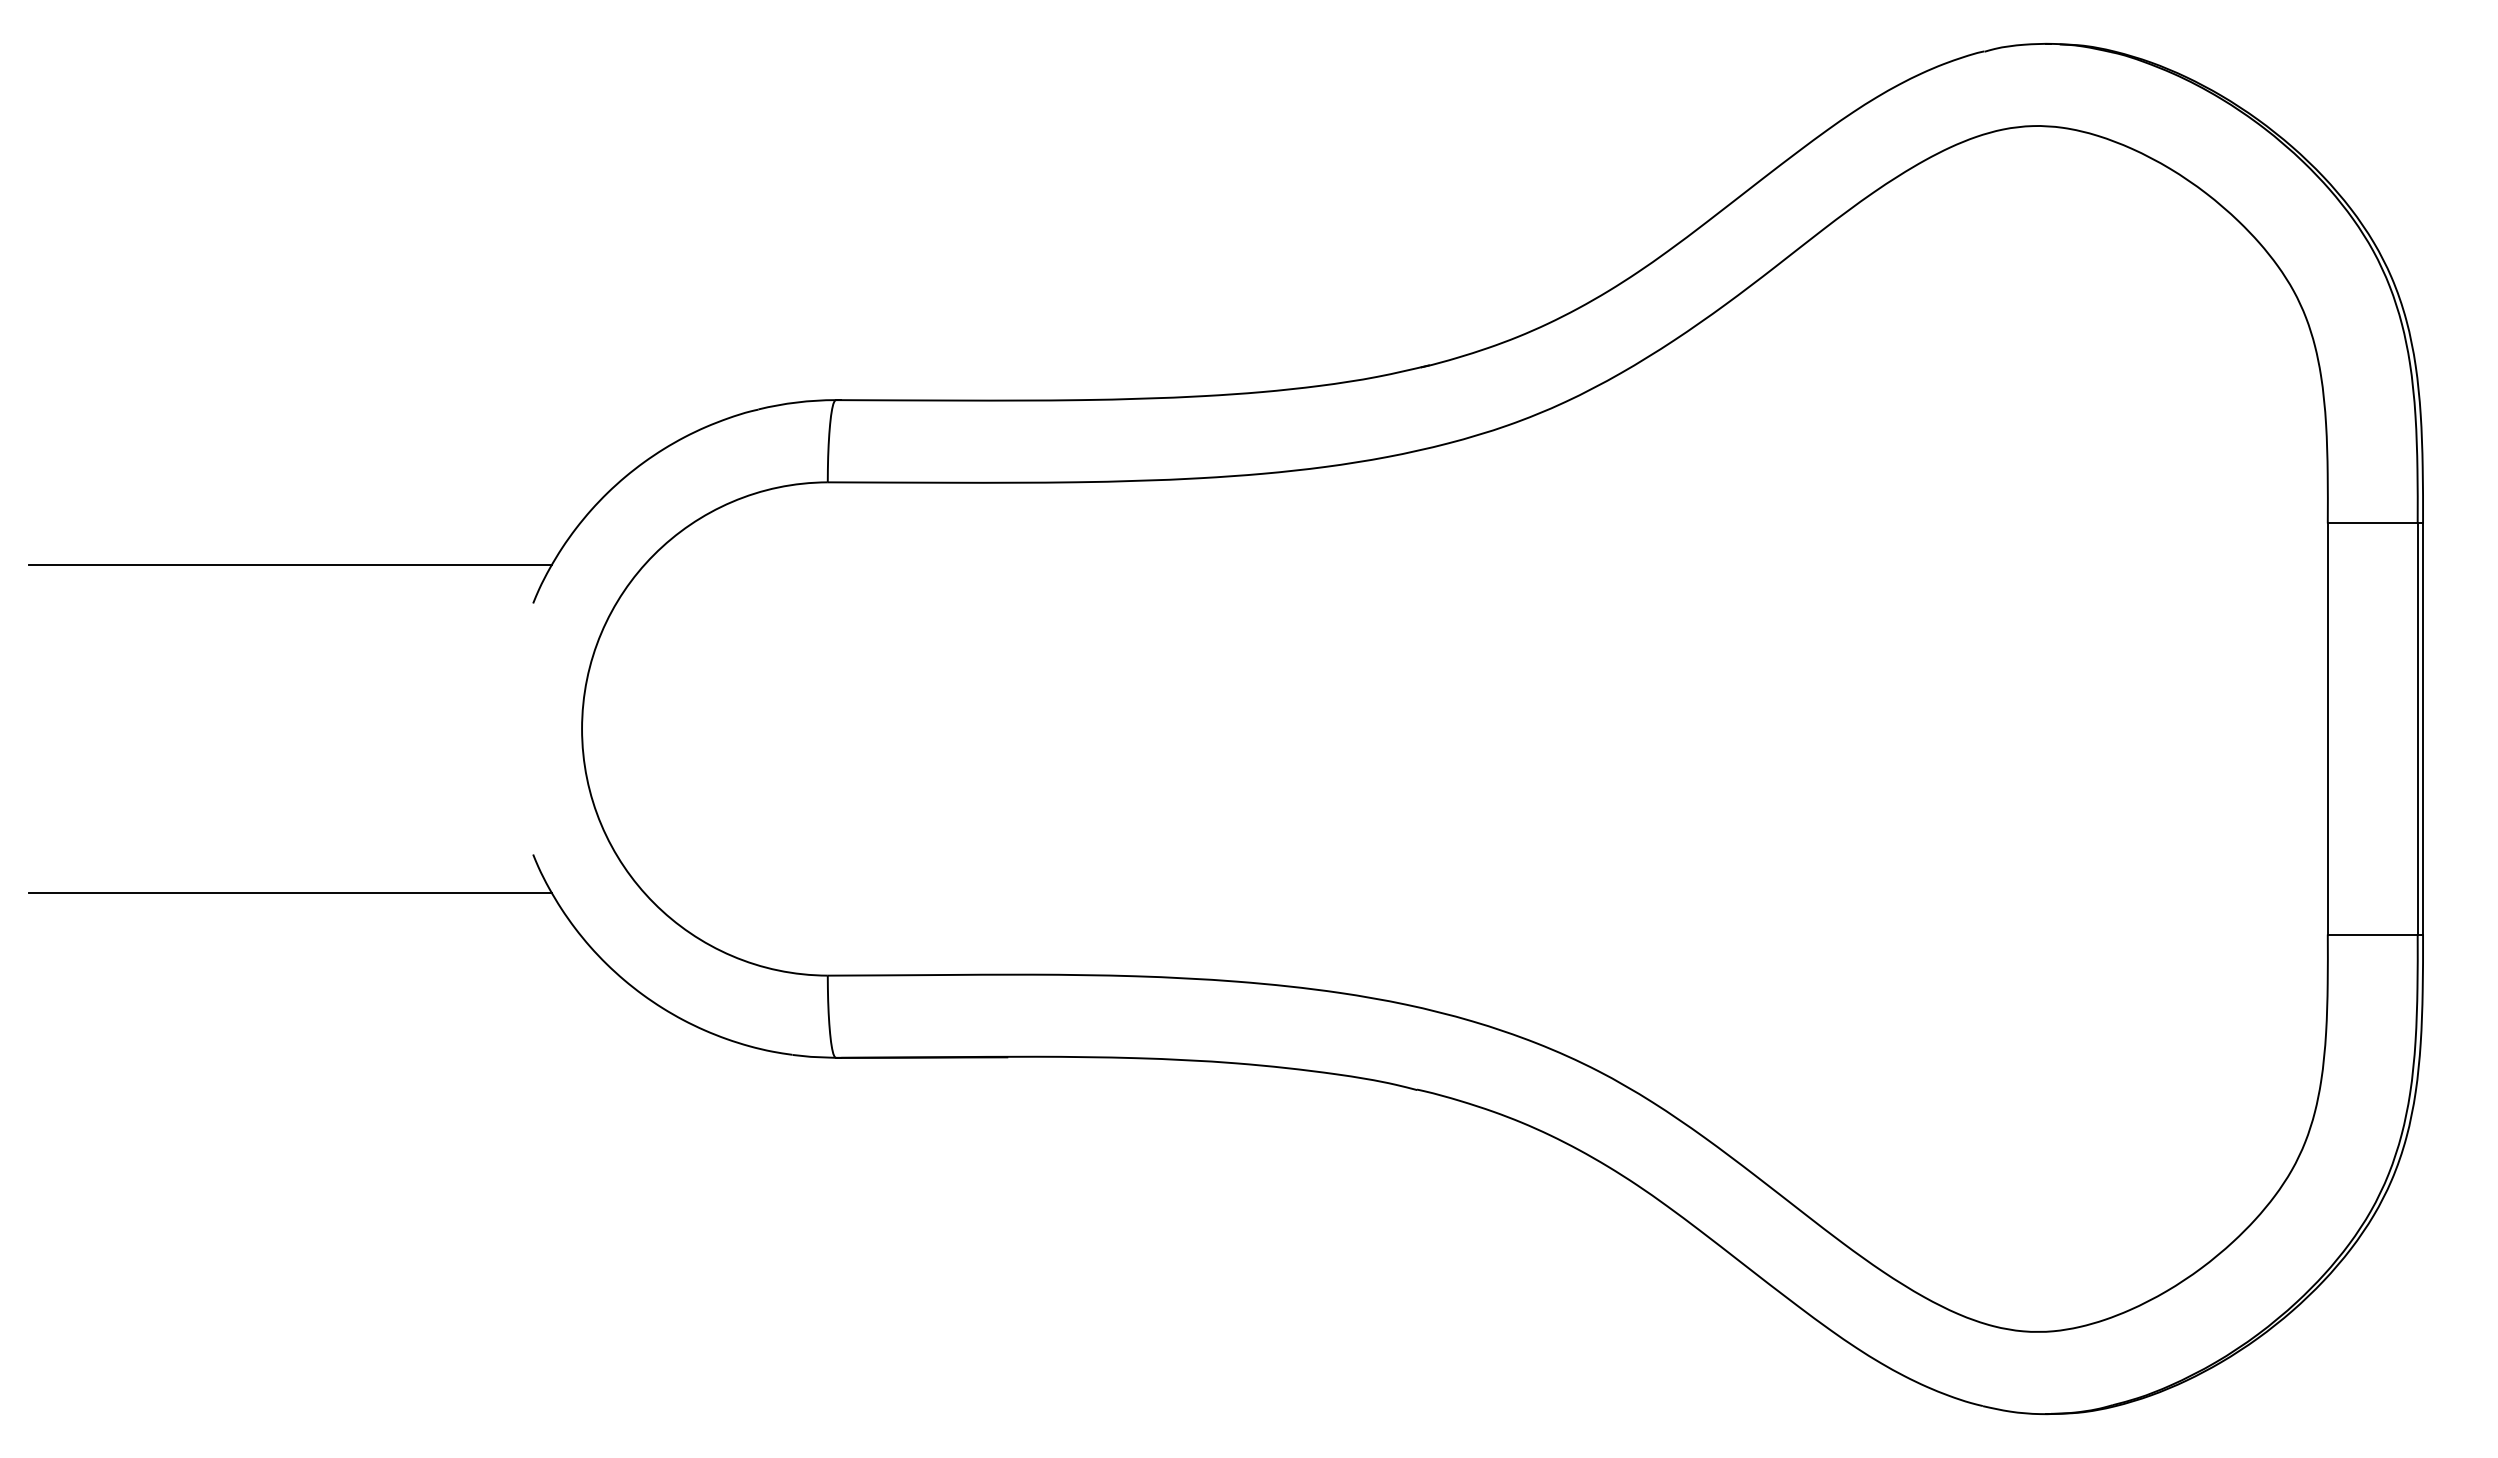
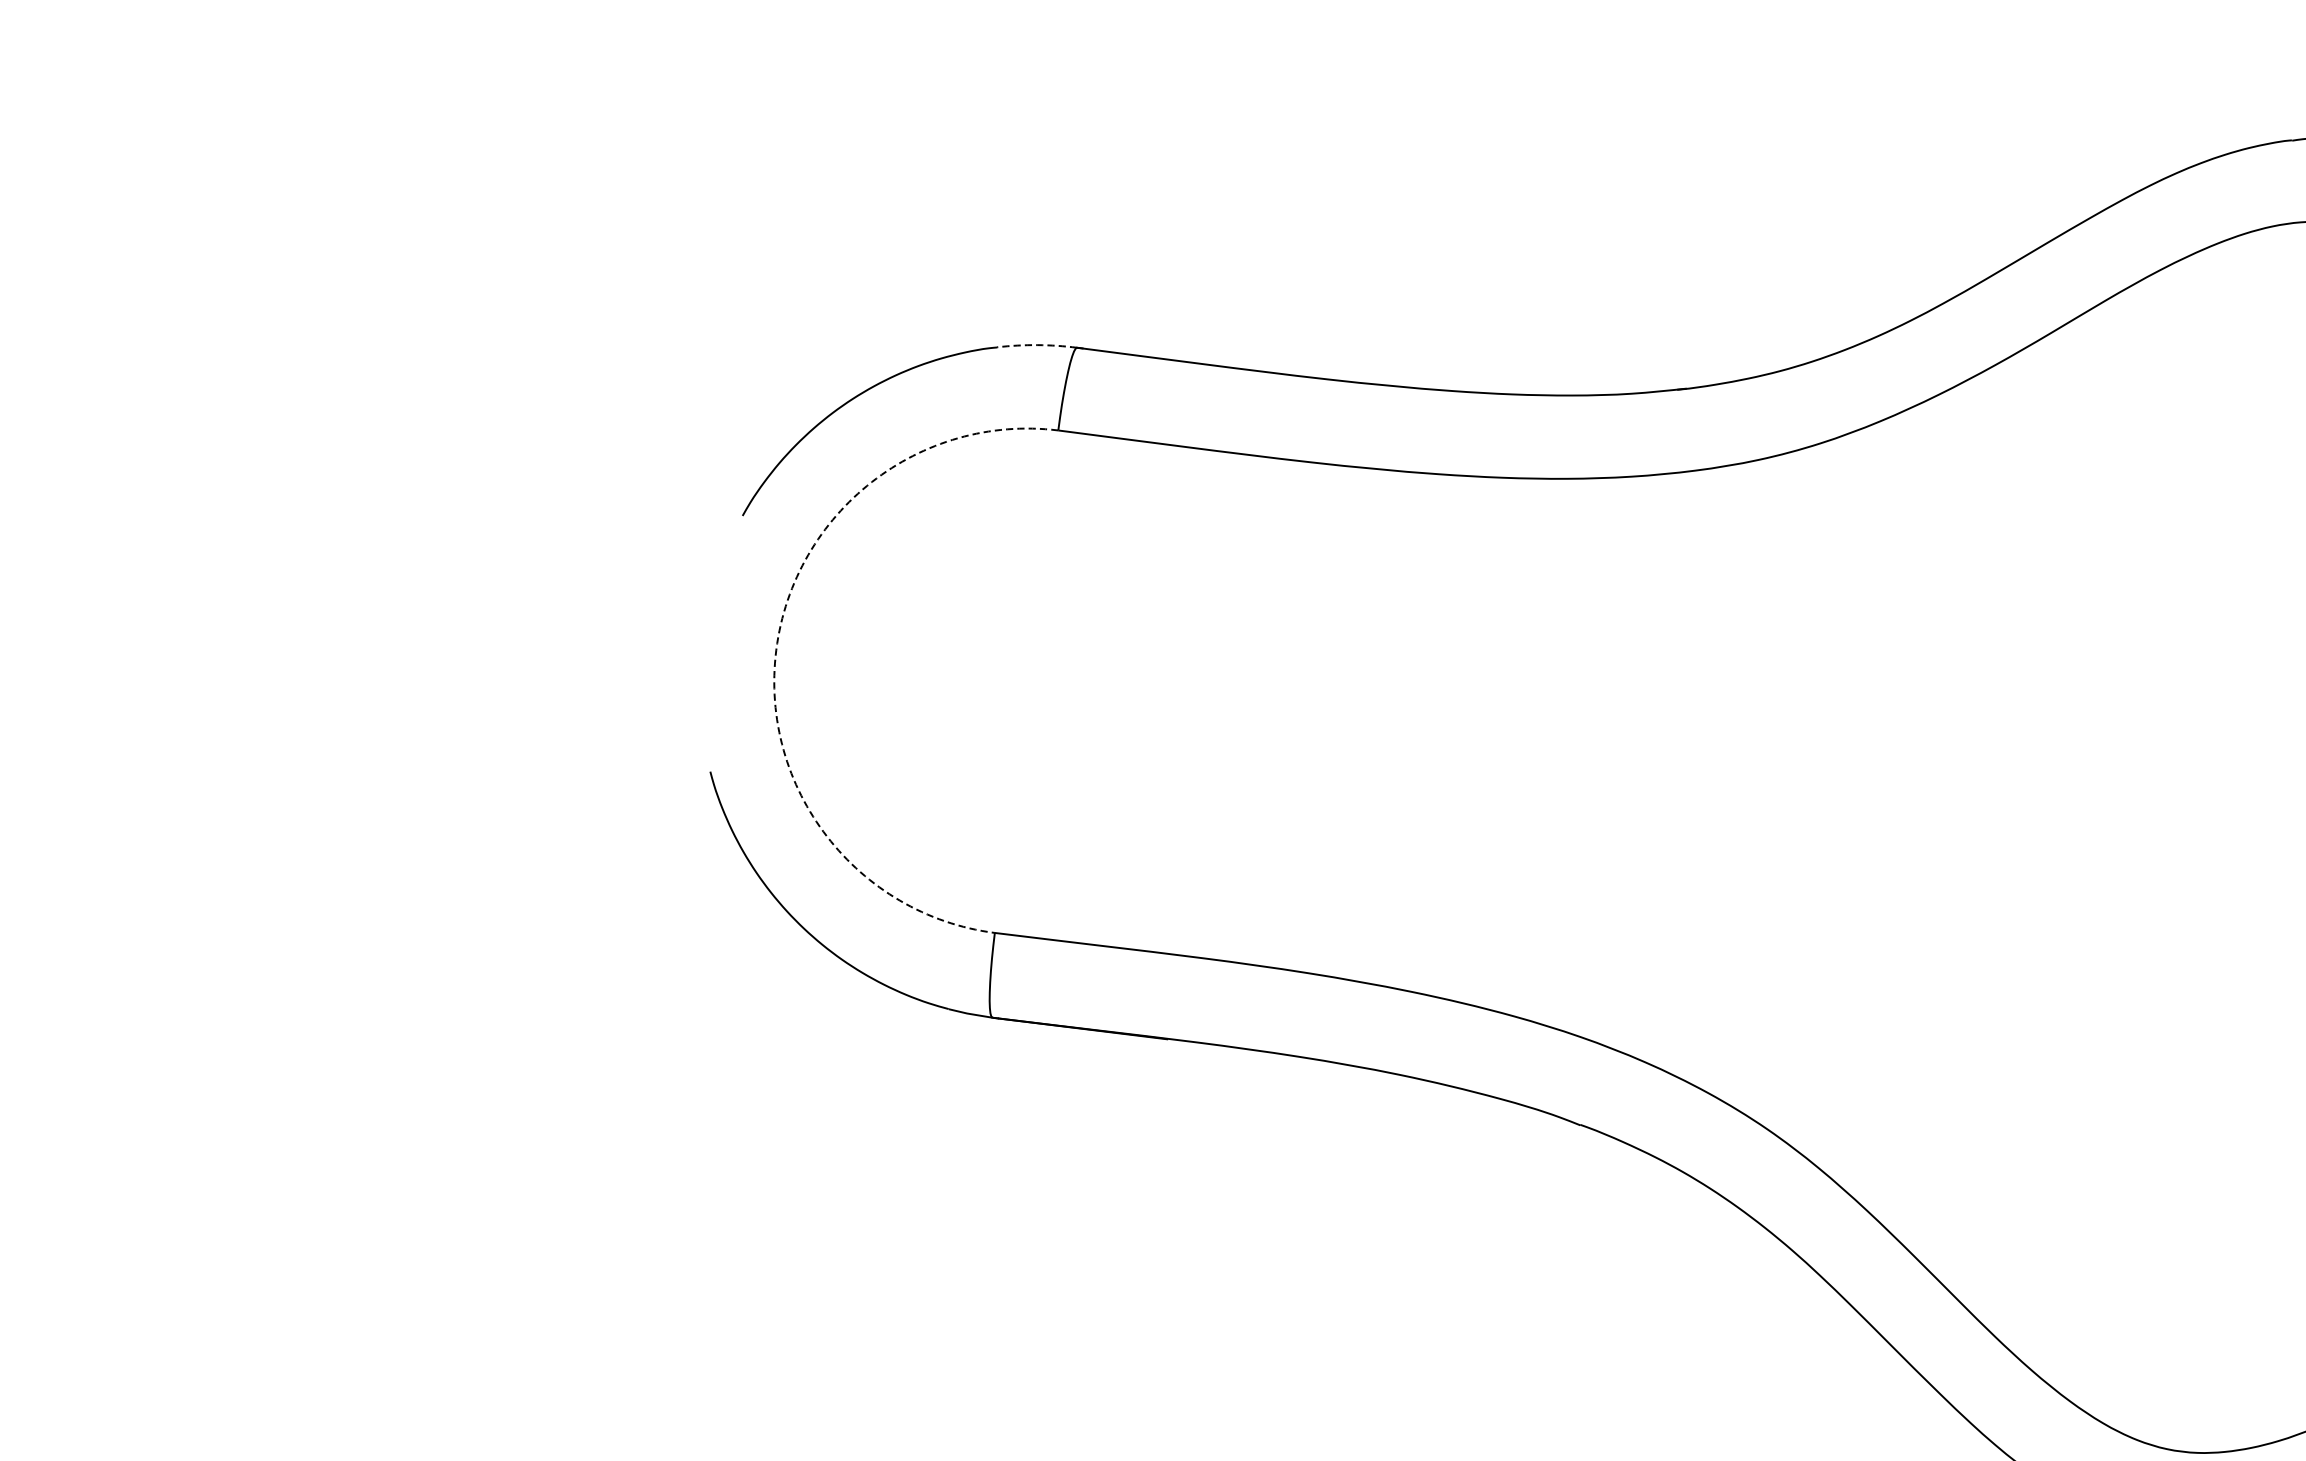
arc: (796, 402) -> (1036, 345), solid -> dashed
line: (290, 564) -> (500, 445), removed
arc: (582, 728) -> (776, 649), solid -> dashed
line: (290, 893) -> (458, 780), removed

